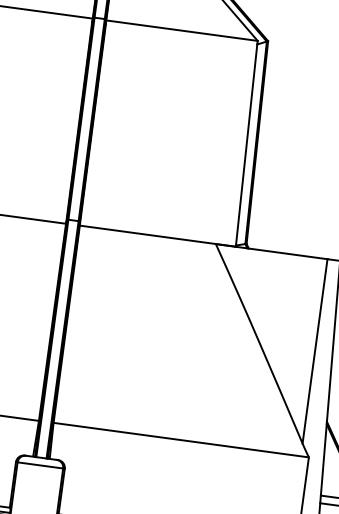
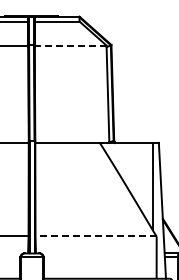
line: (181, 30) -> (70, 45), solid -> dashed
line: (182, 440) -> (96, 236), solid -> dashed

